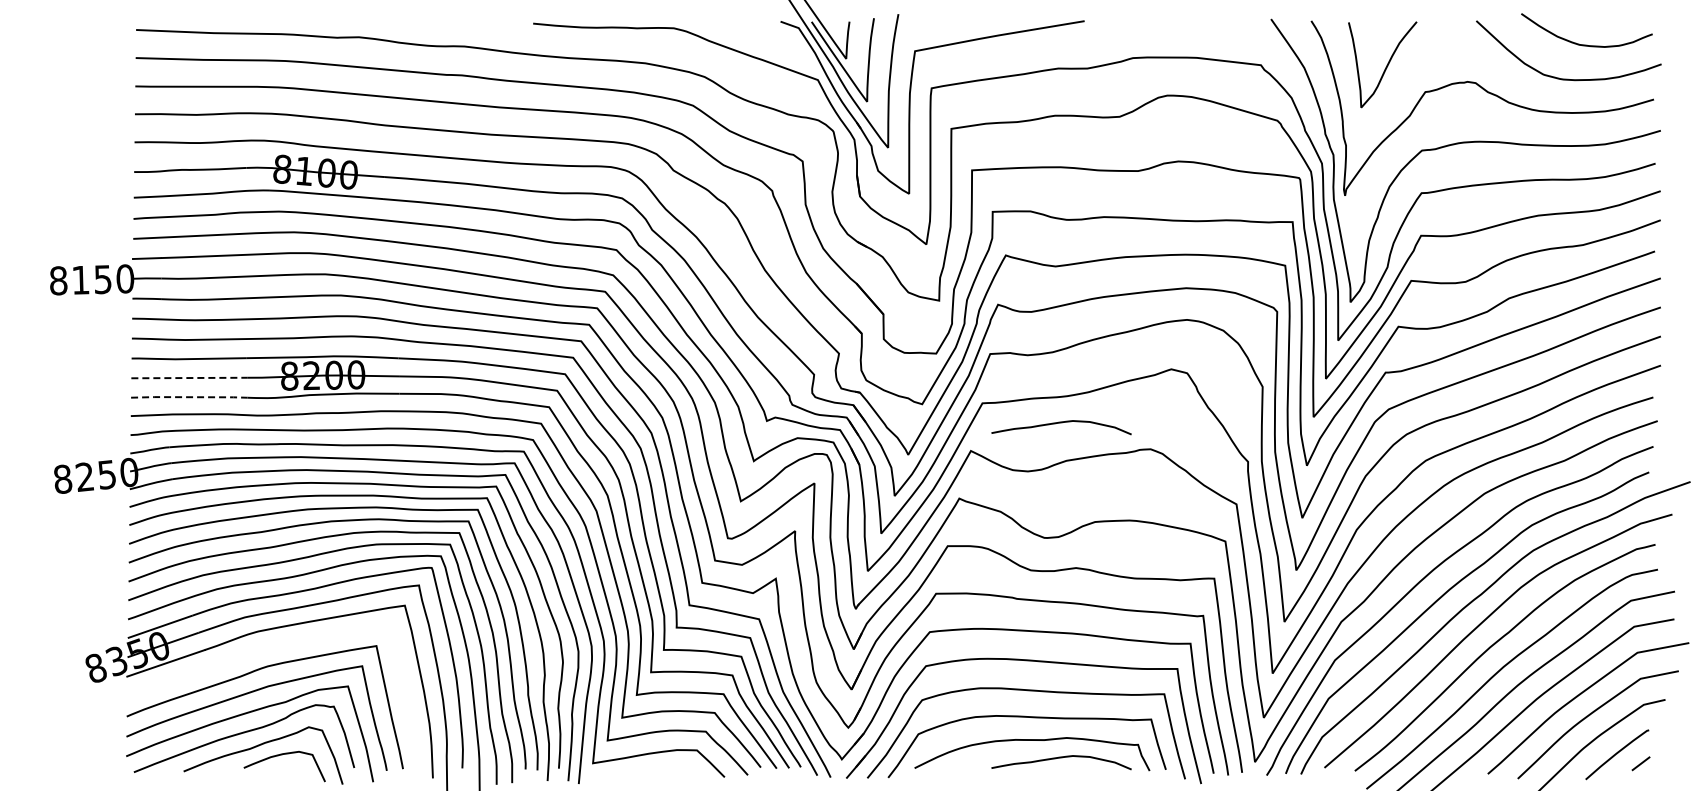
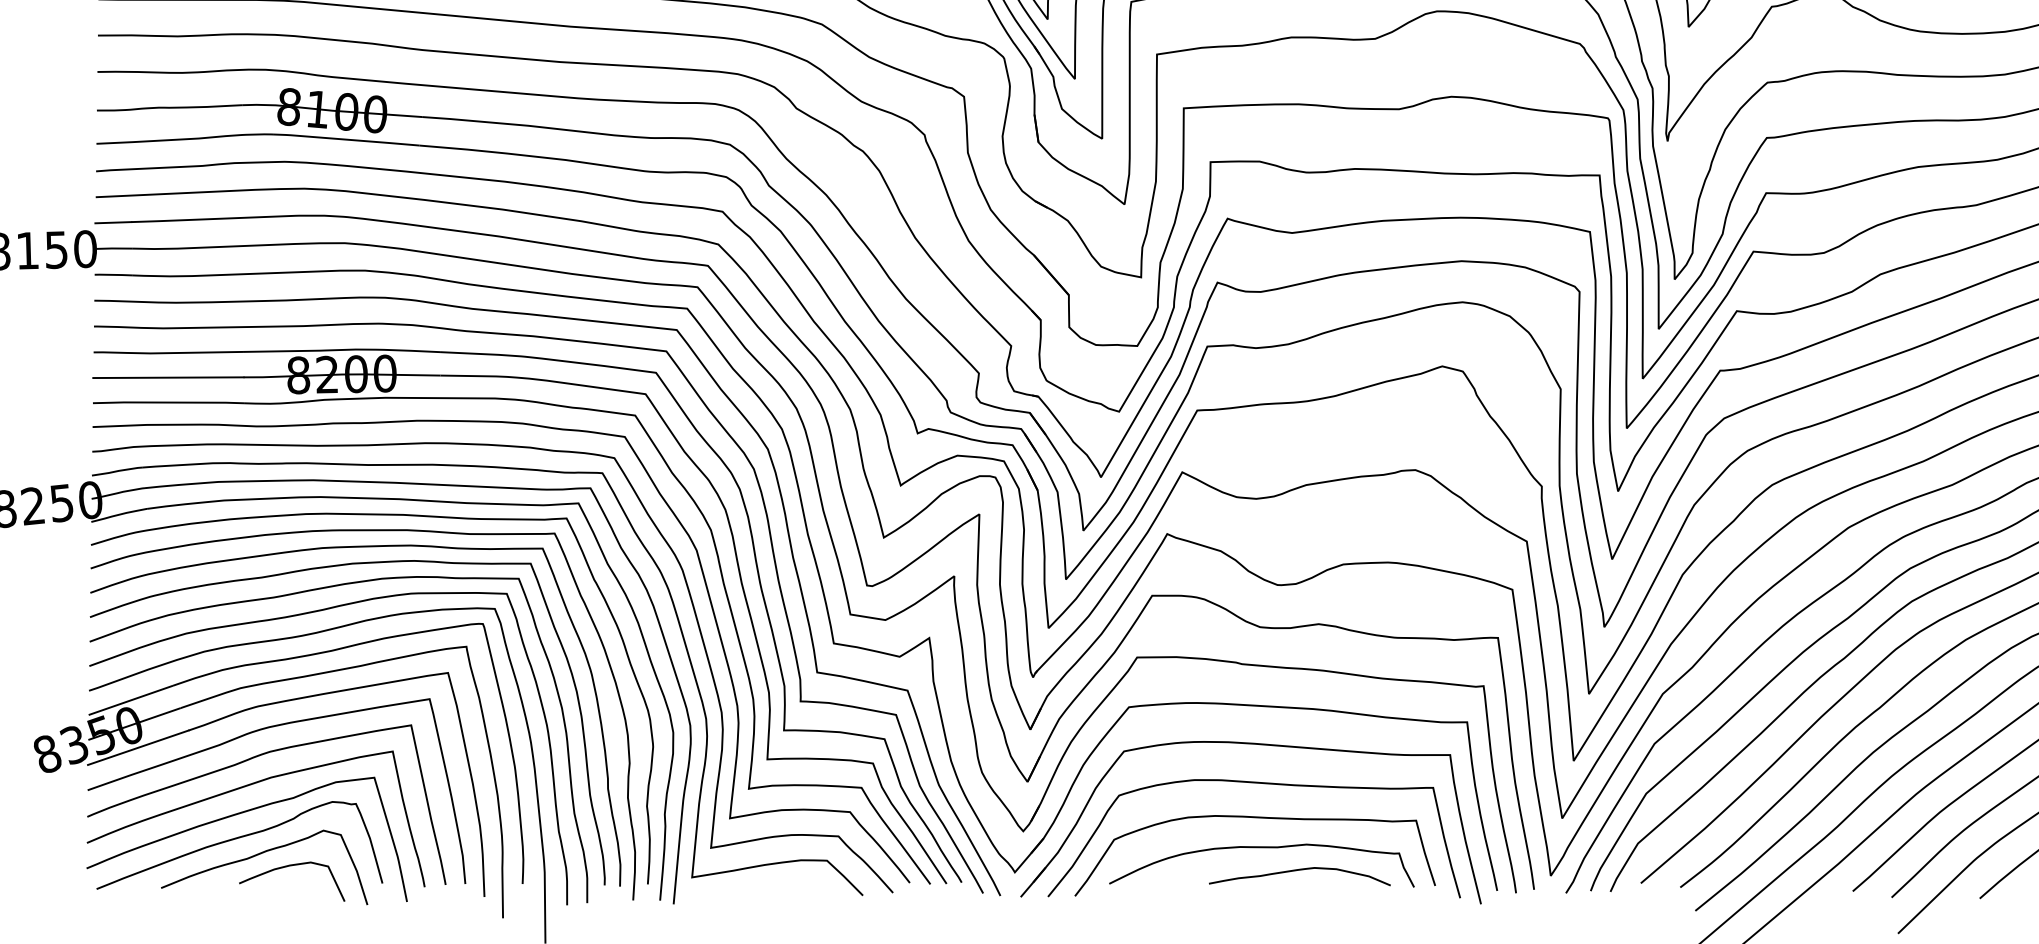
line: (189, 378) -> (168, 378), dashed -> solid
line: (189, 397) -> (168, 402), dashed -> solid
curve: (1061, 423) -> (1299, 436), removed
curve: (257, 651) -> (256, 732), added

